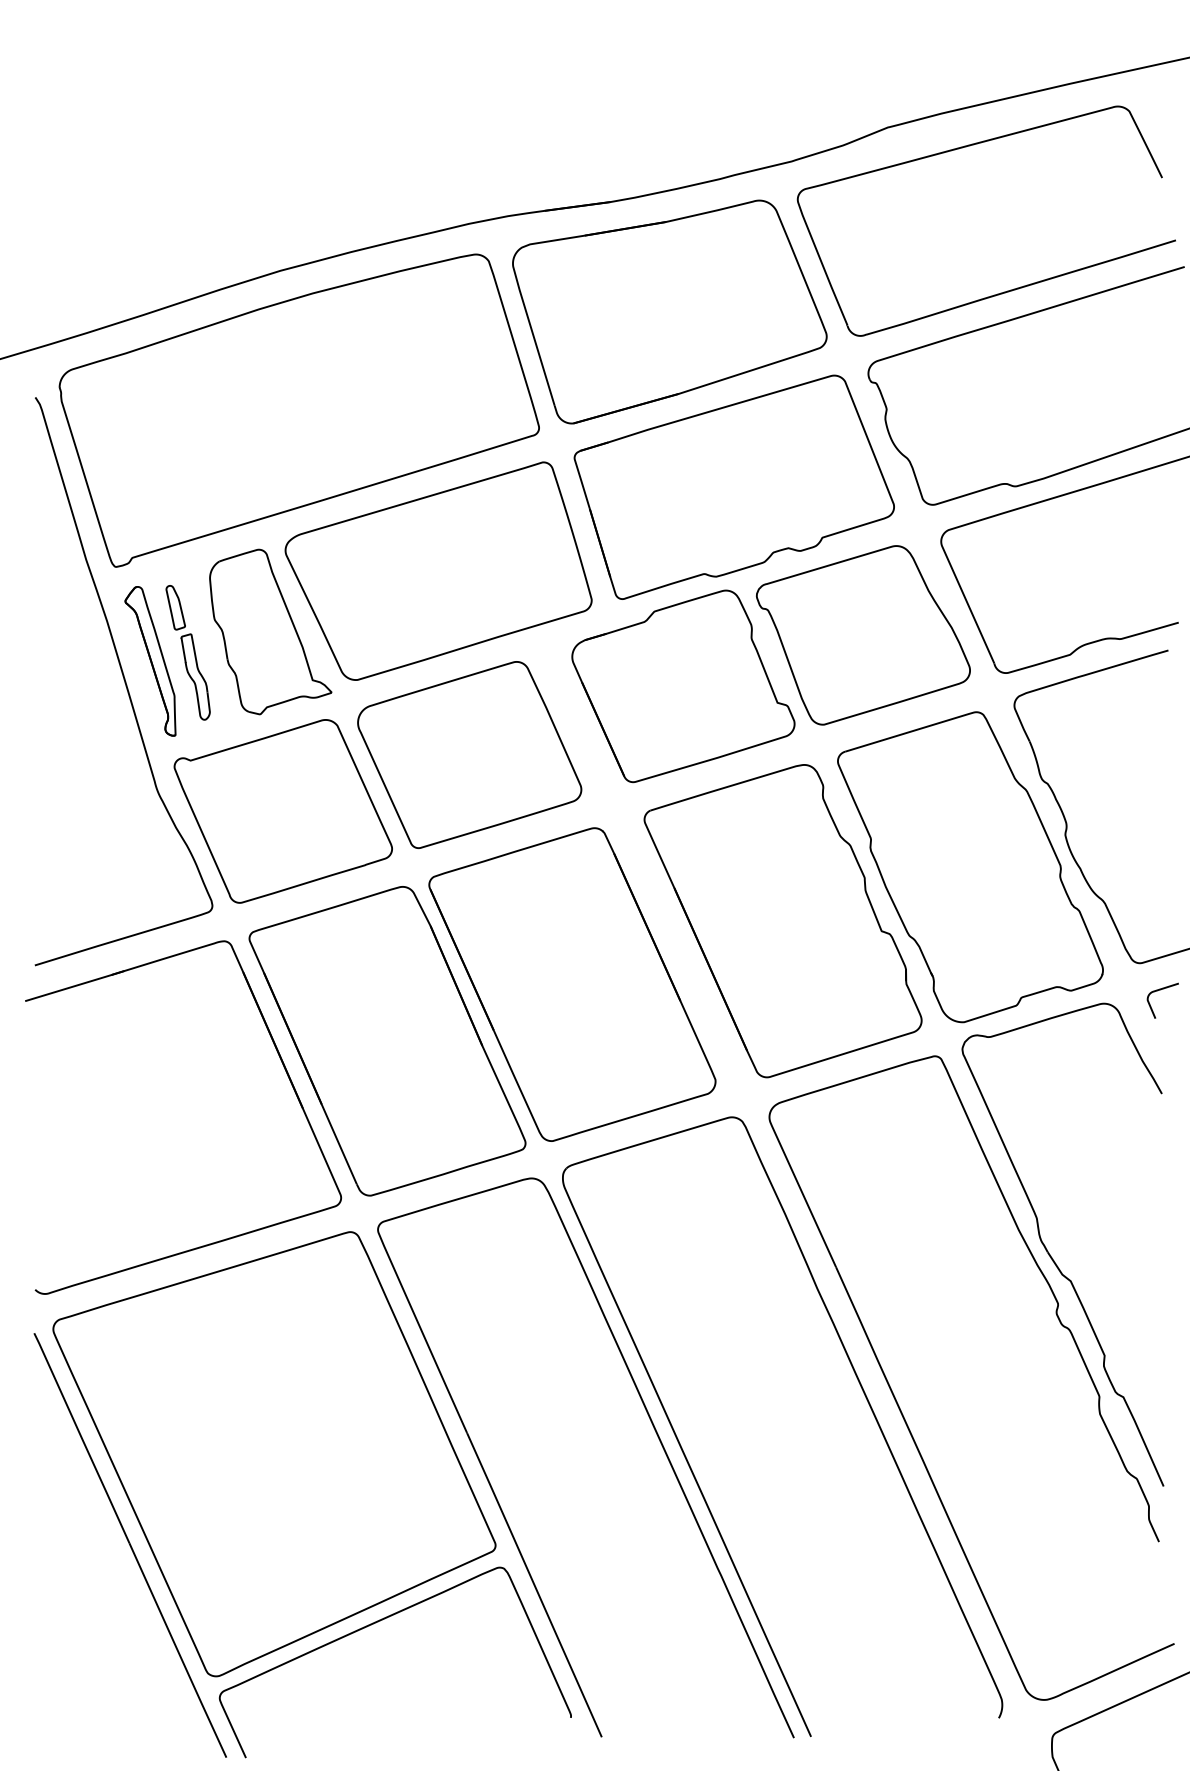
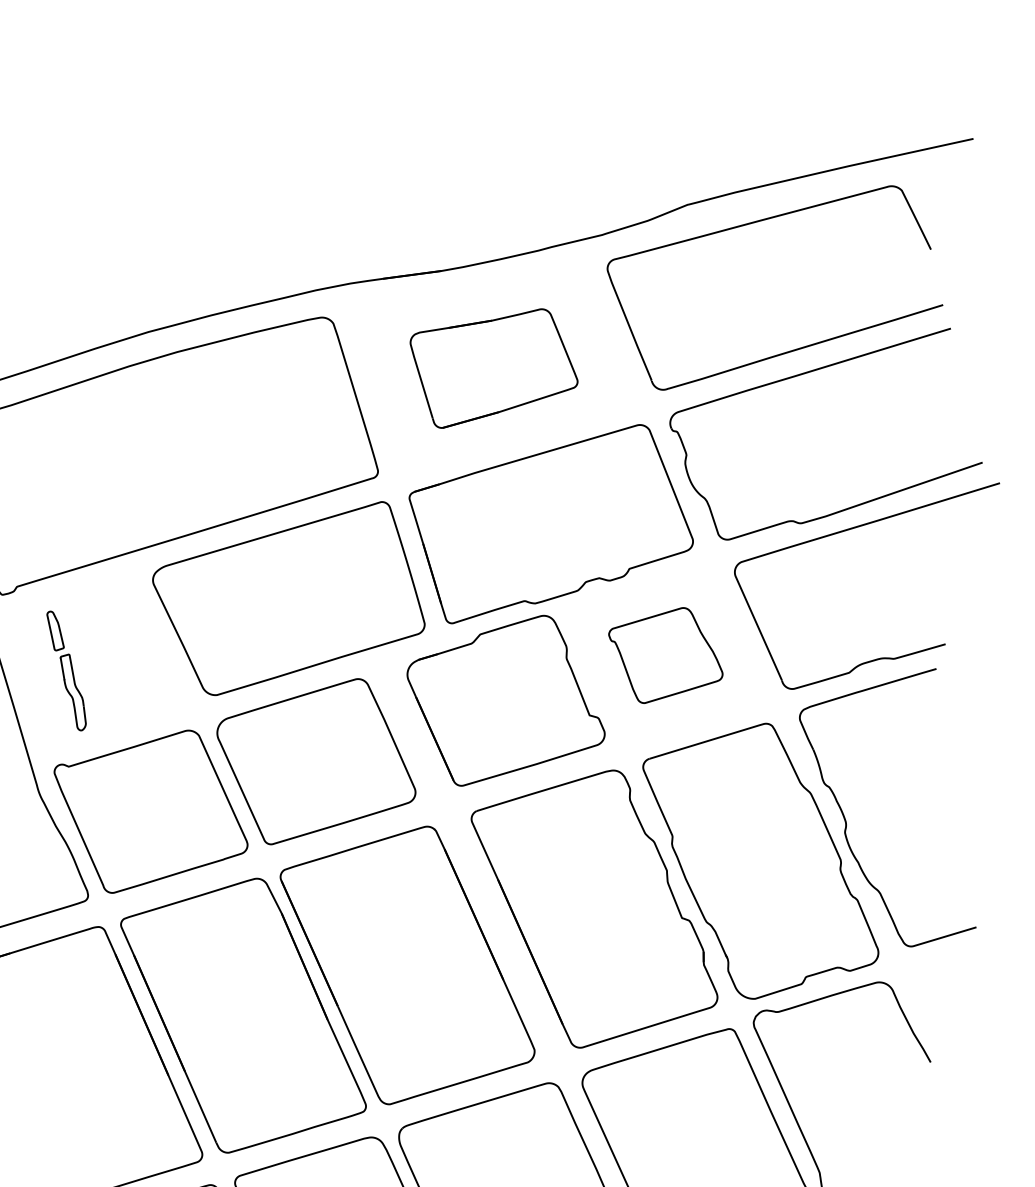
part: (669, 311) -> (493, 368), size x0.6
part: (270, 631) -> (139, 652), removed
part: (863, 635) -> (665, 655), size x0.6
part: (150, 661) -> (33, 678), removed
curve: (1160, 990) -> (929, 970), removed

